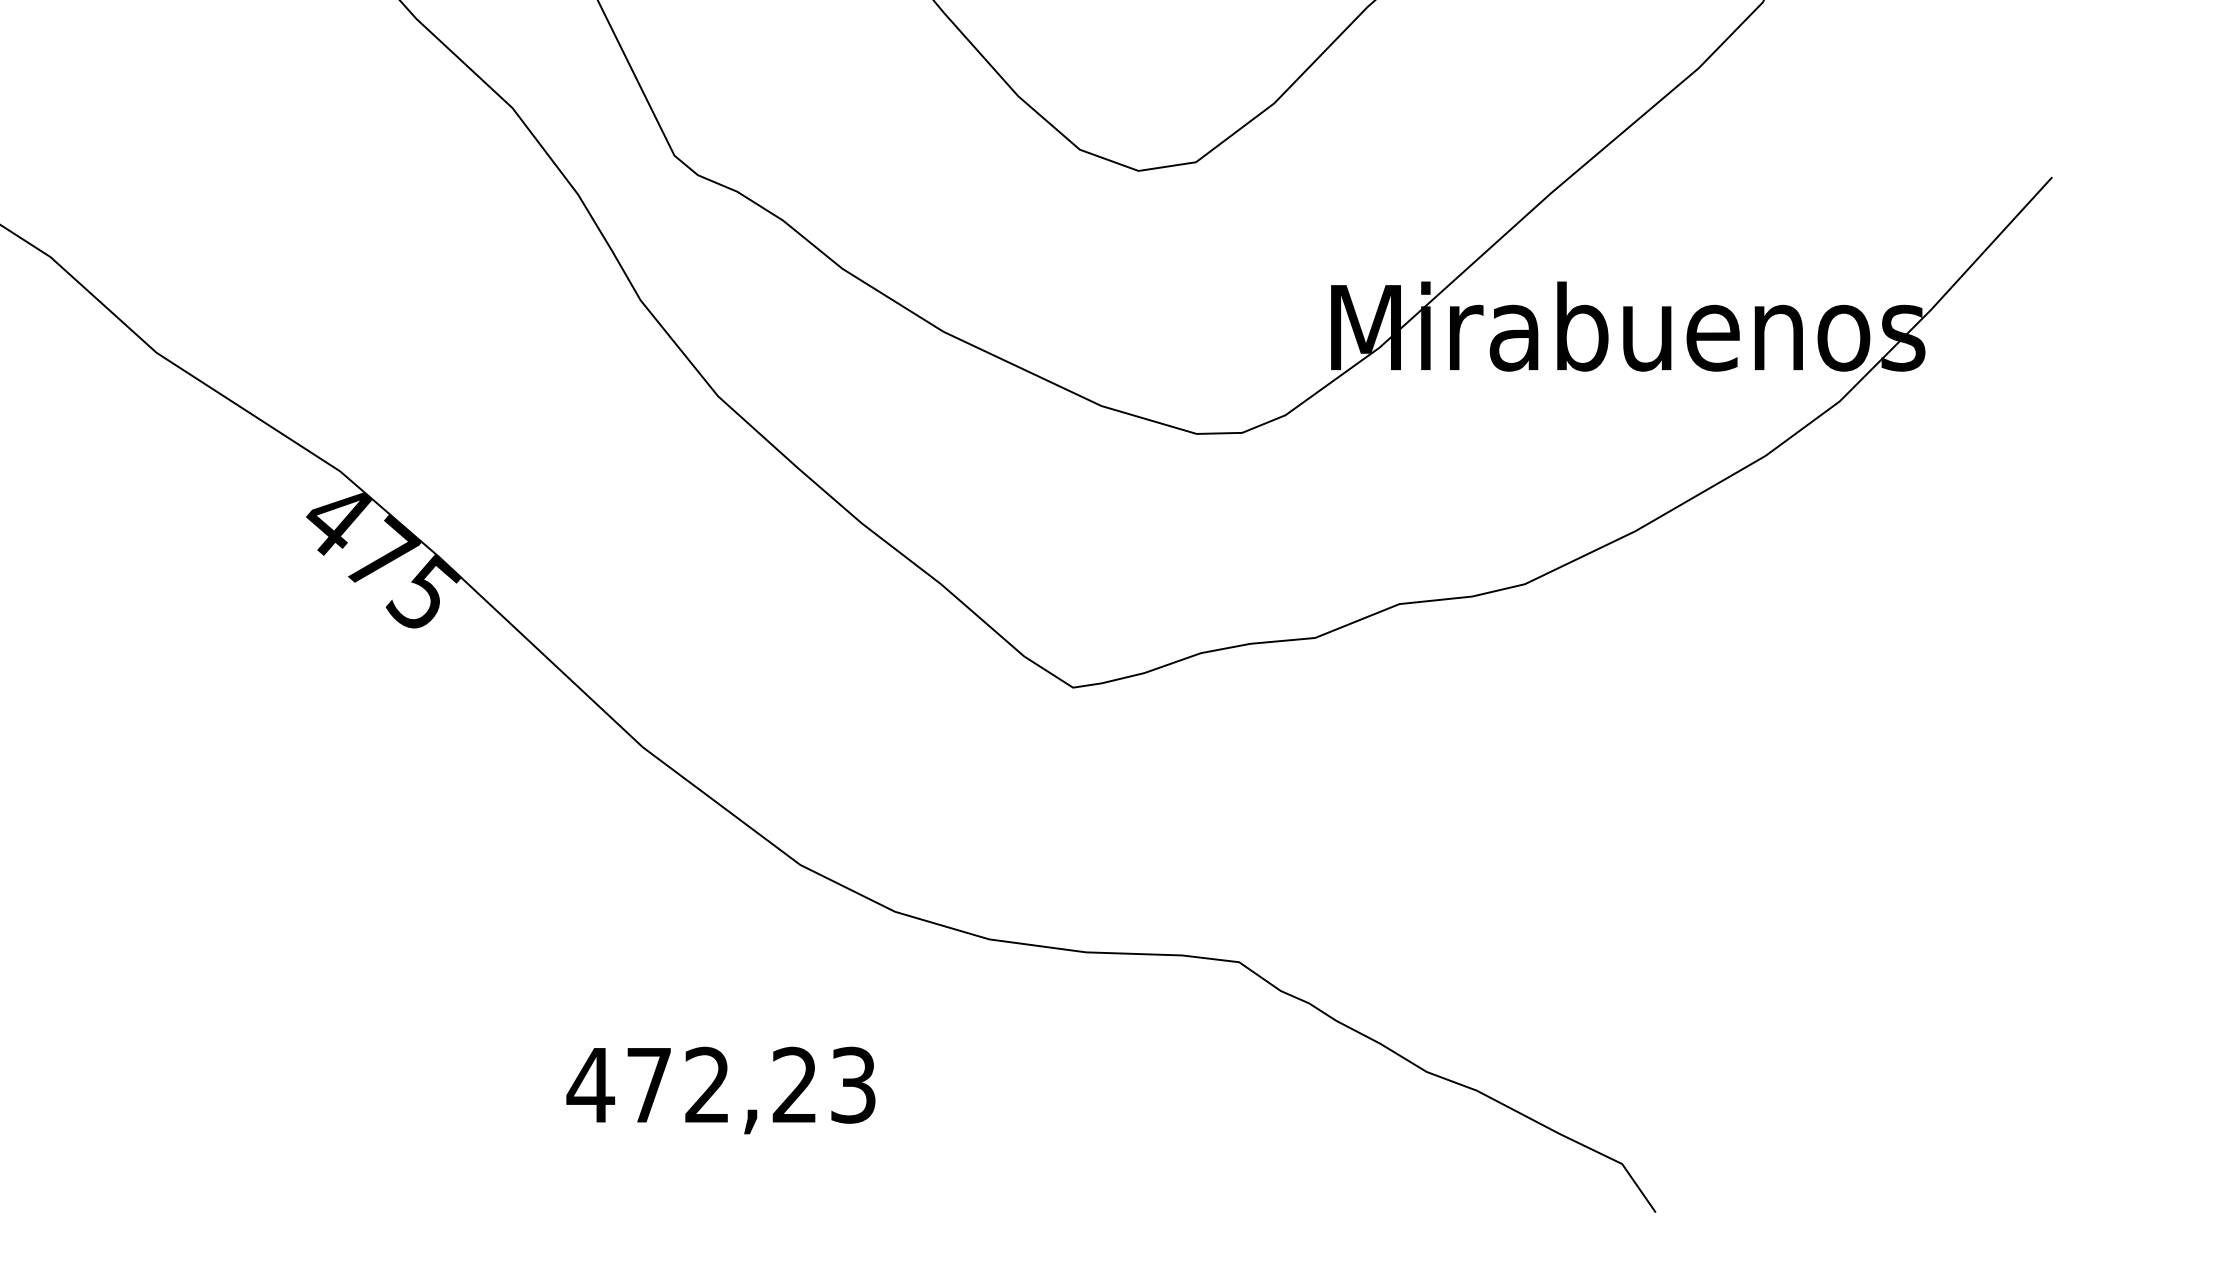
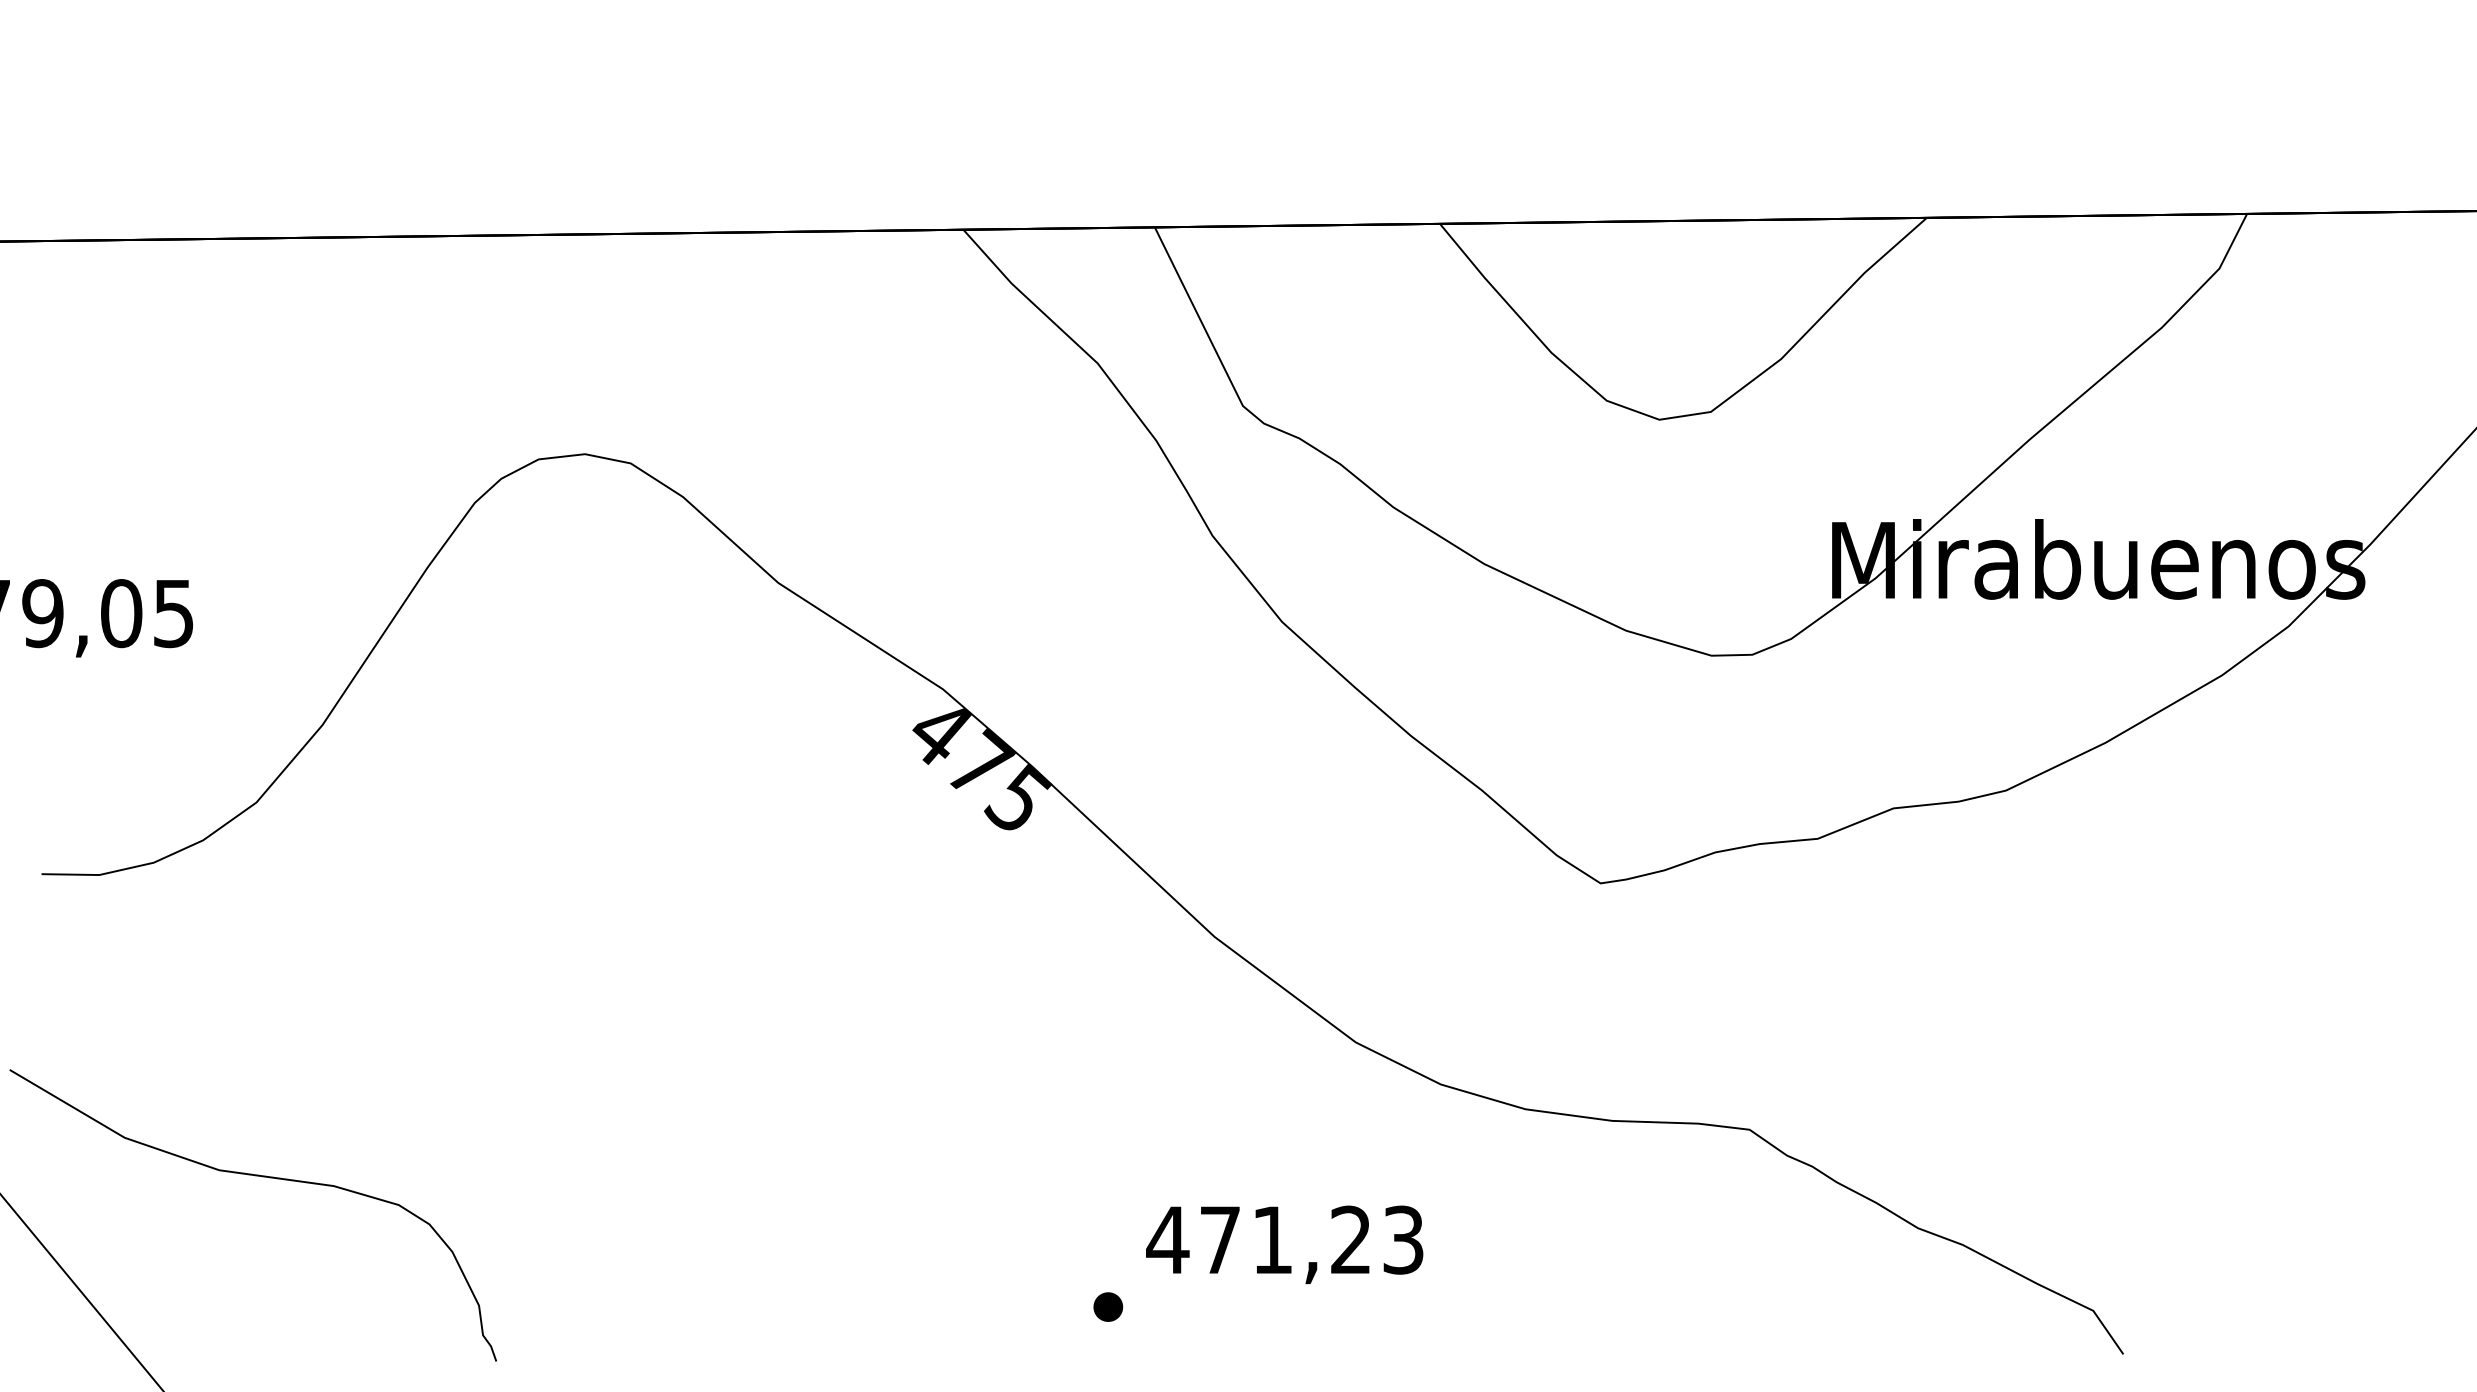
text: (706, 1084) -> (1271, 1239), 472,23 -> 471,23
part: (524, 1159) -> (1108, 1306), added

